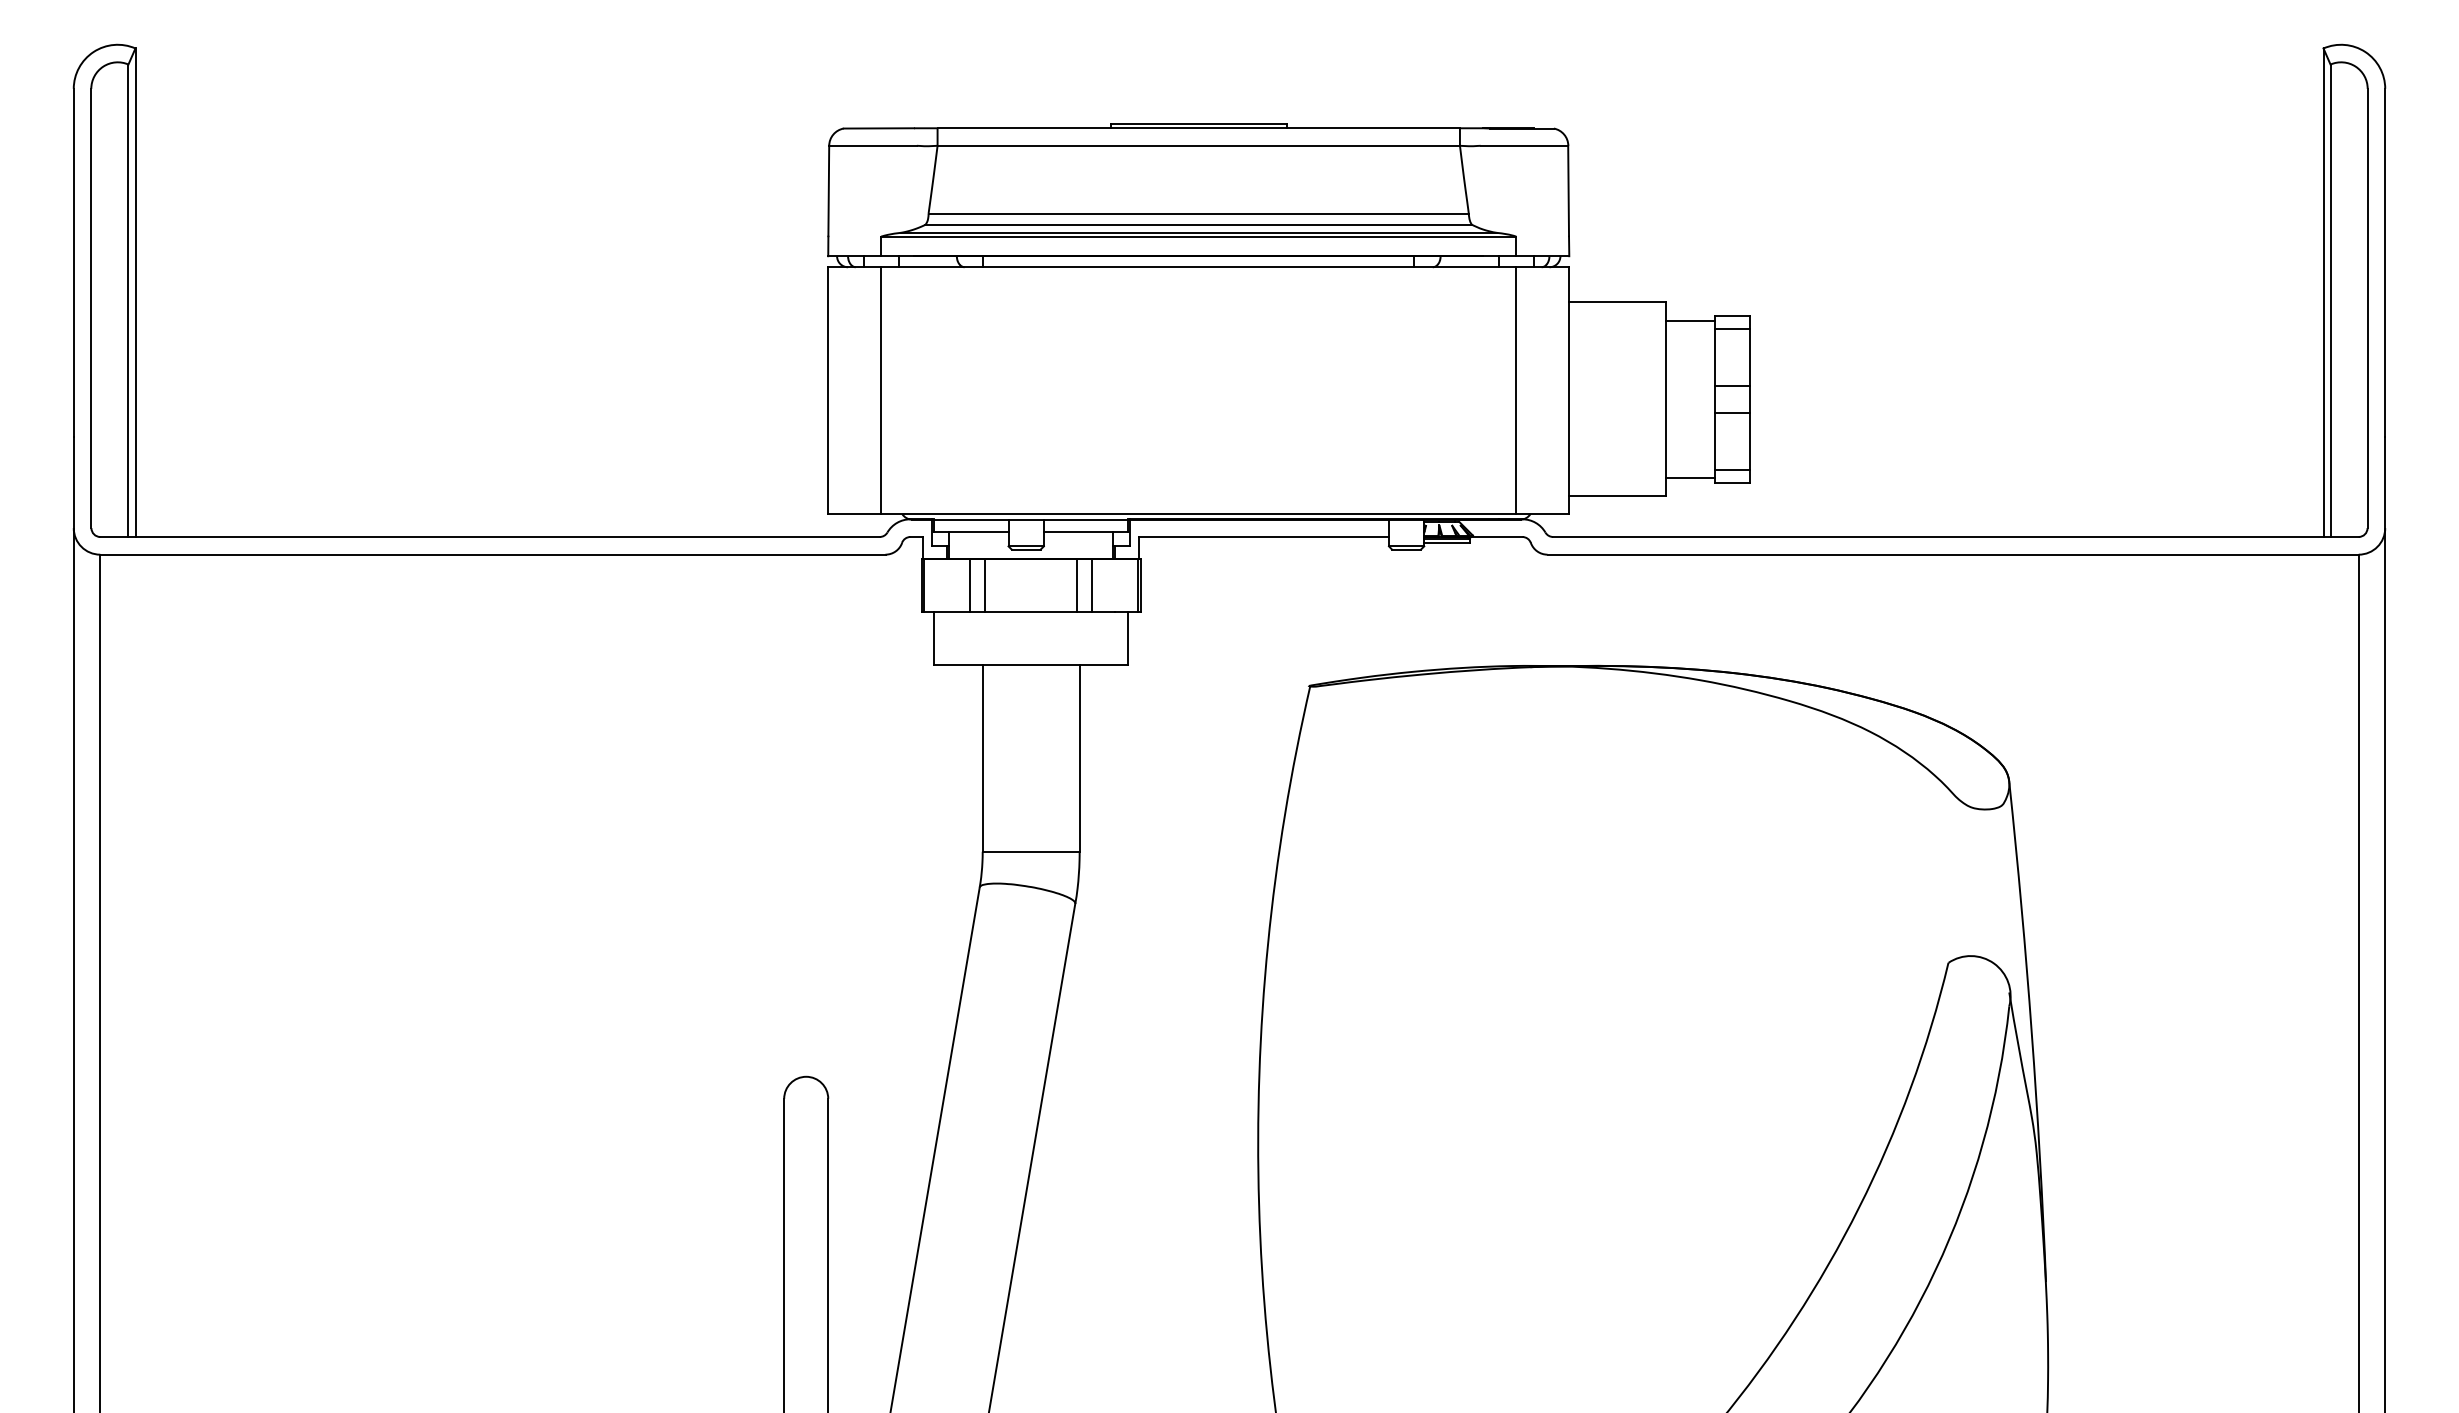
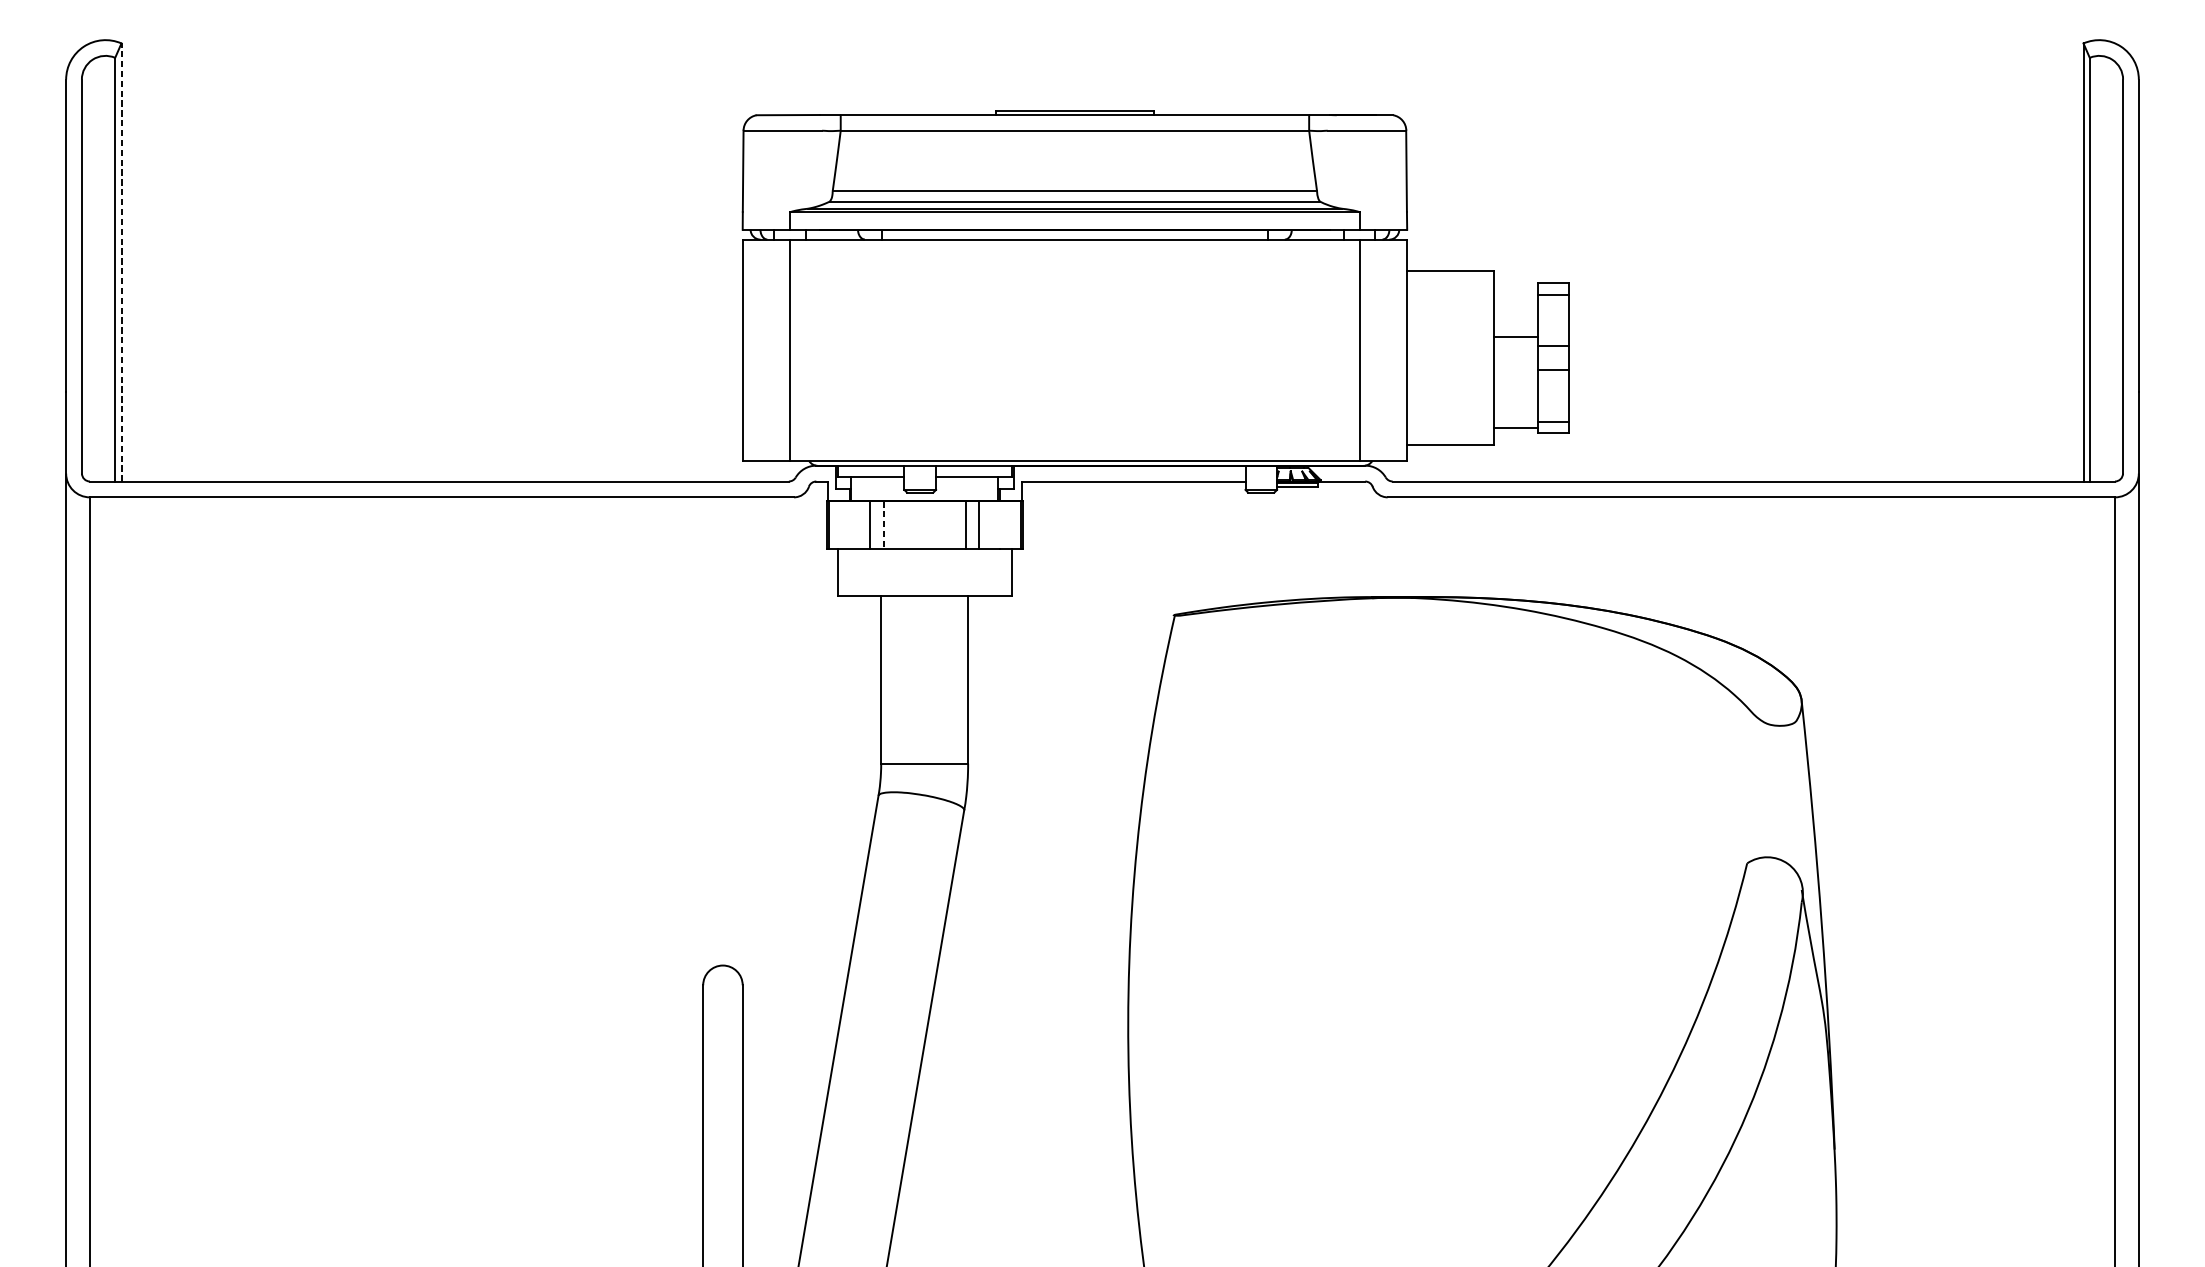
line: (135, 292) -> (121, 262), solid -> dashed
line: (1690, 321) -> (1515, 336), moved
line: (985, 585) -> (883, 524), solid -> dashed

